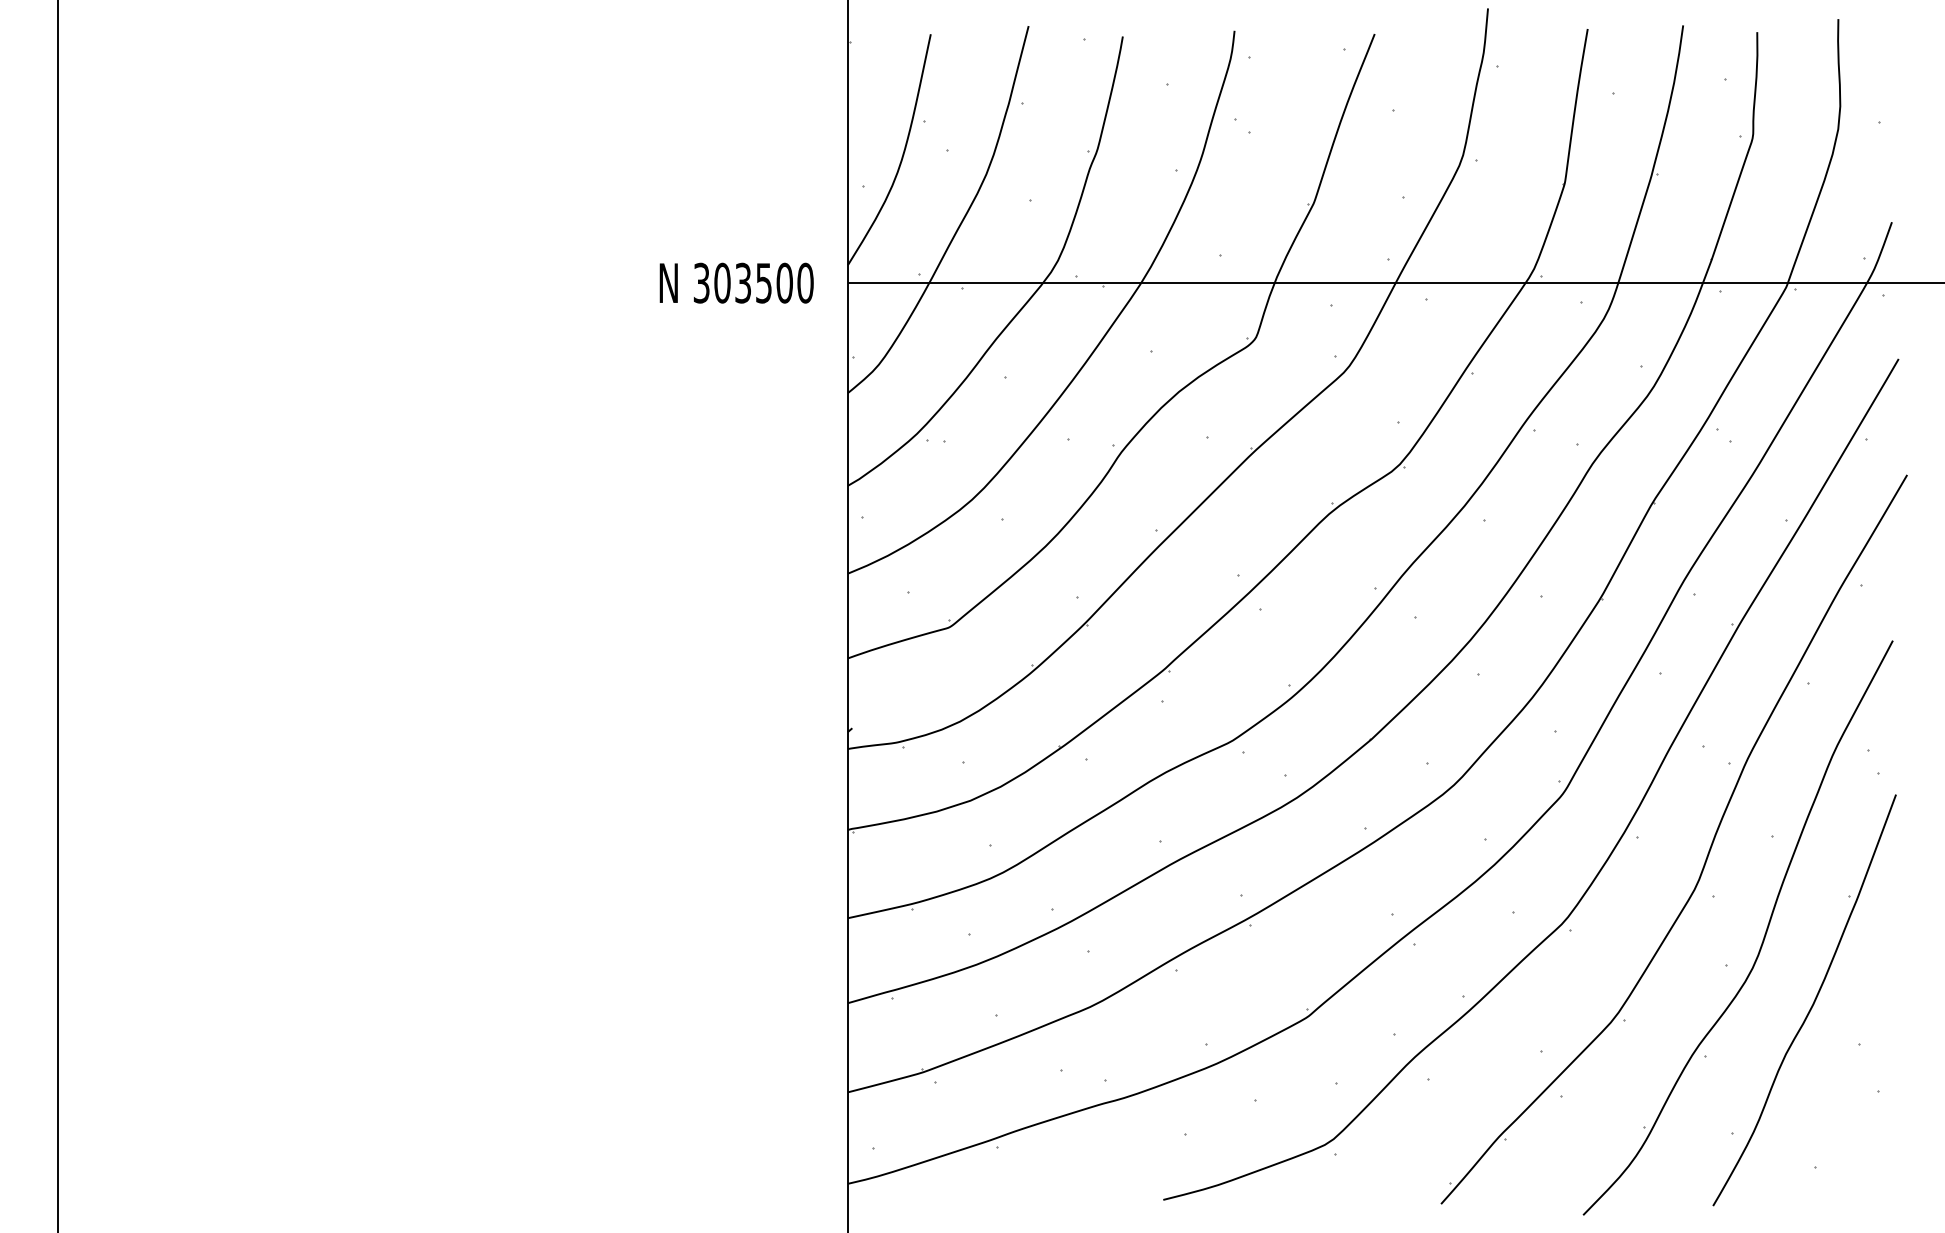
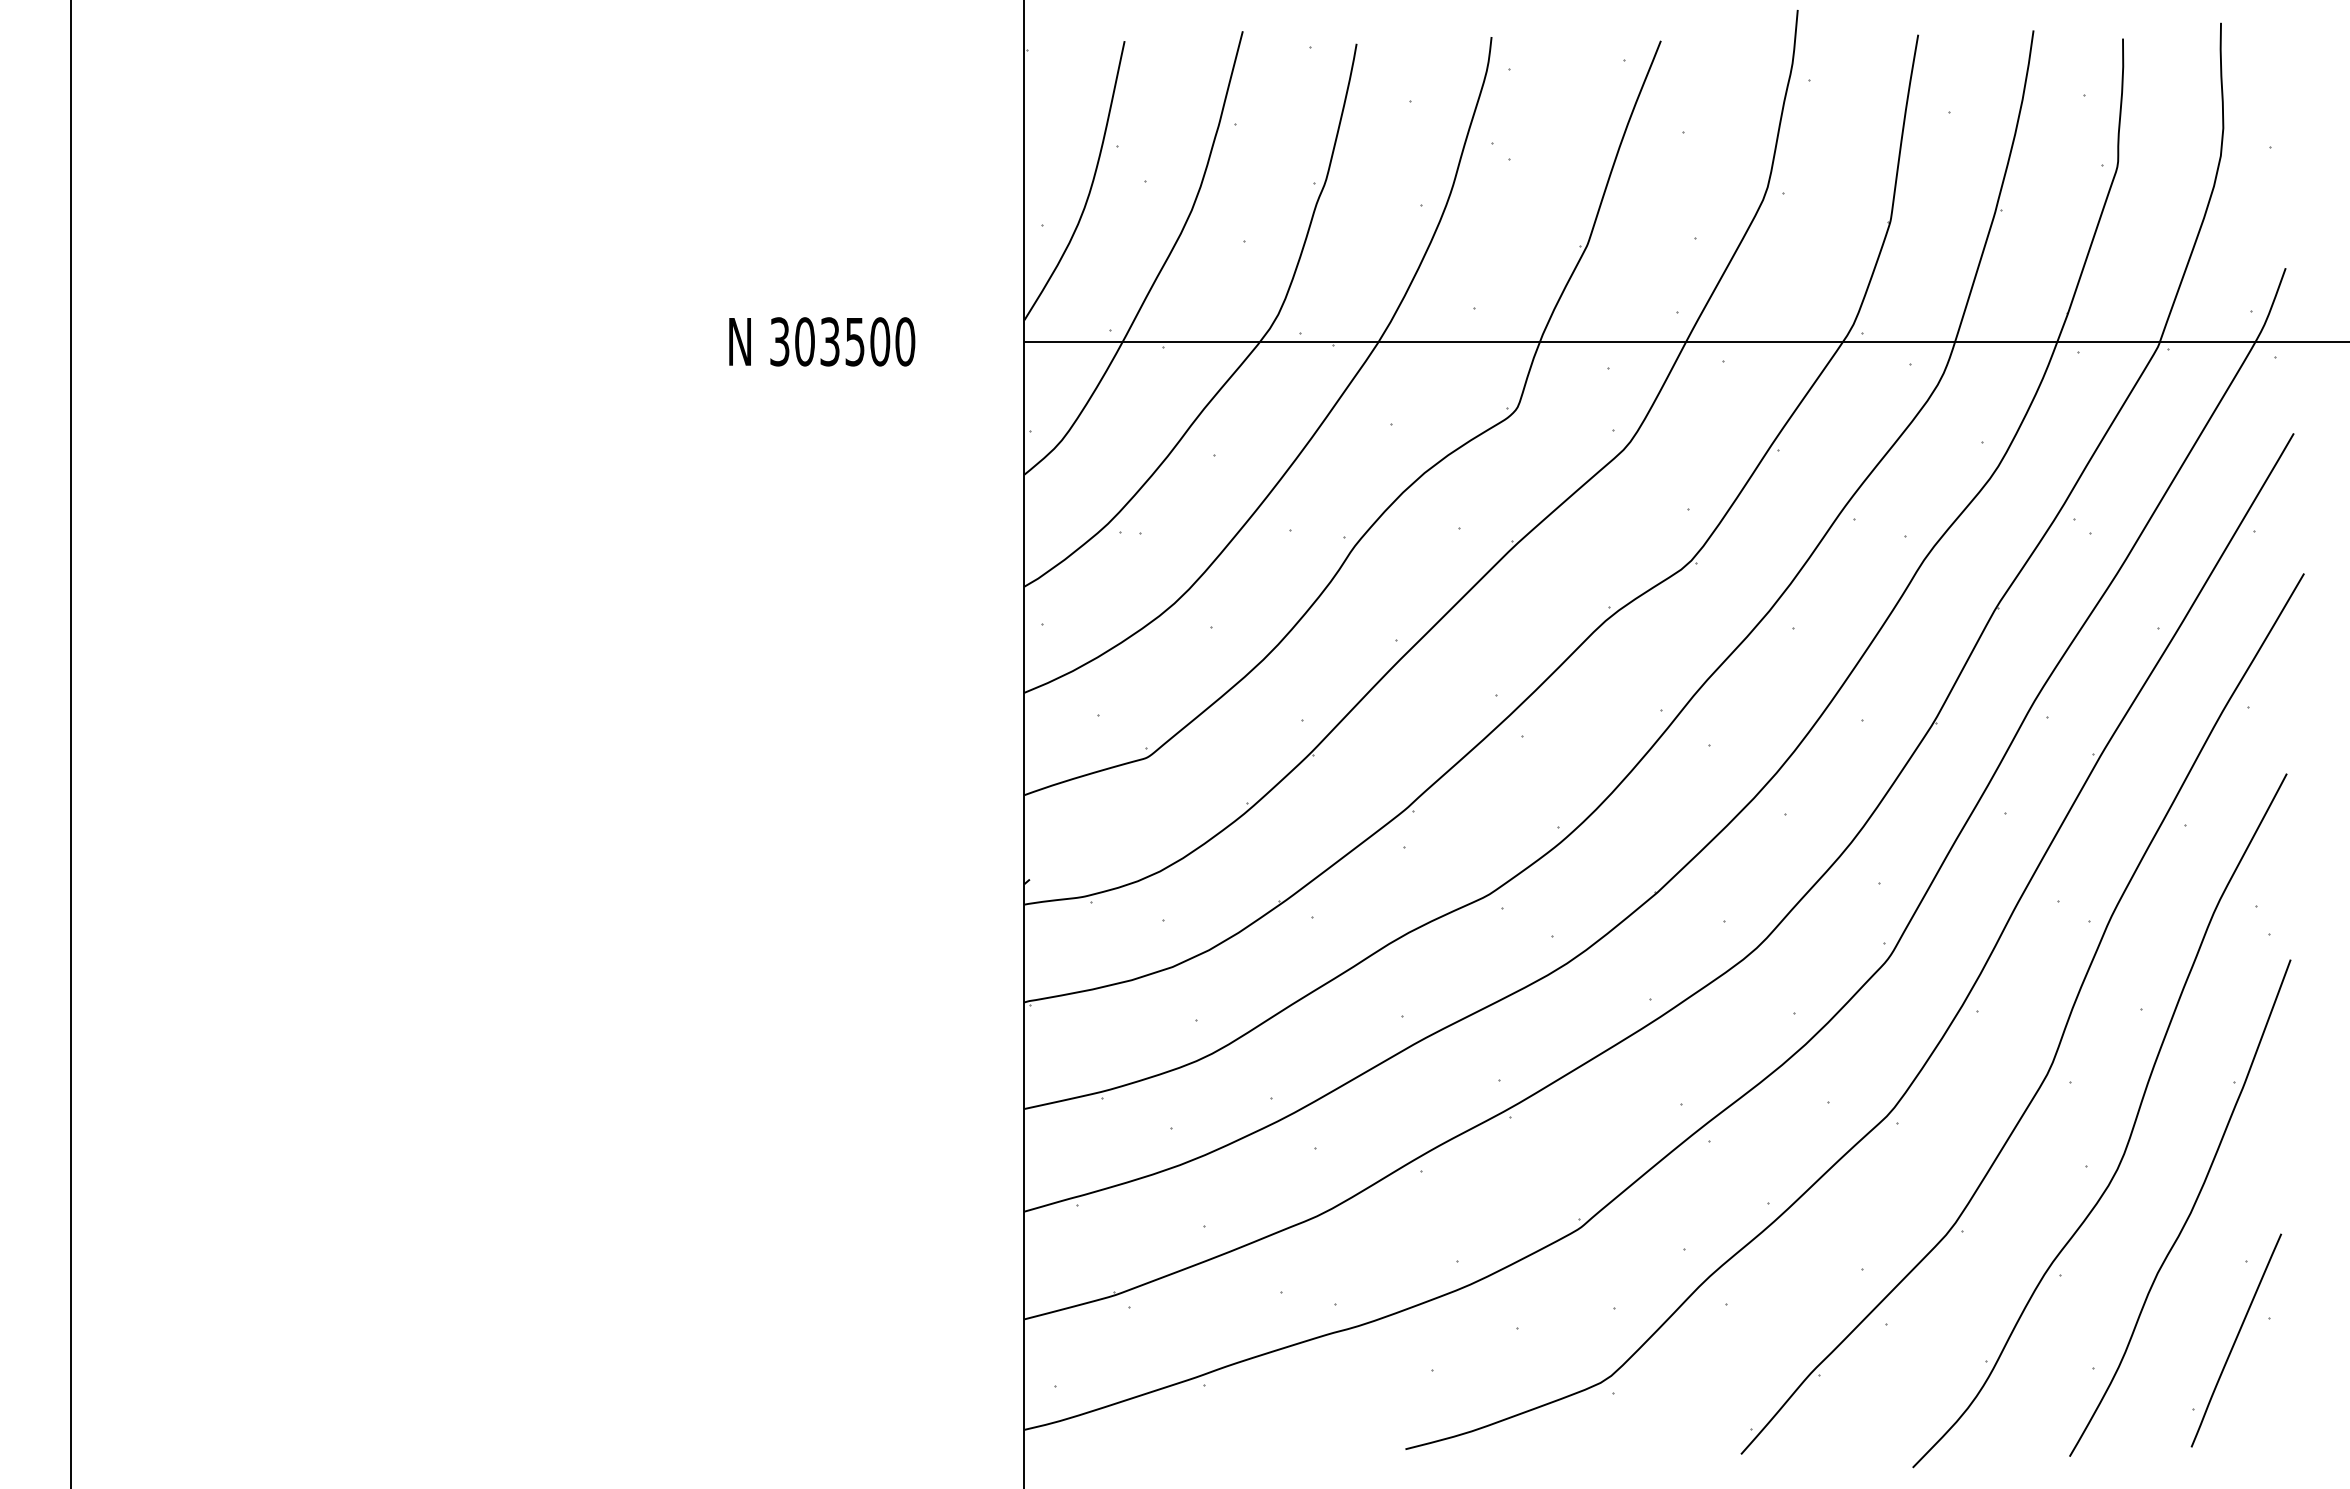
text: (736, 282) -> (822, 341), moved
curve: (1851, 1109) -> (2236, 1340), added

